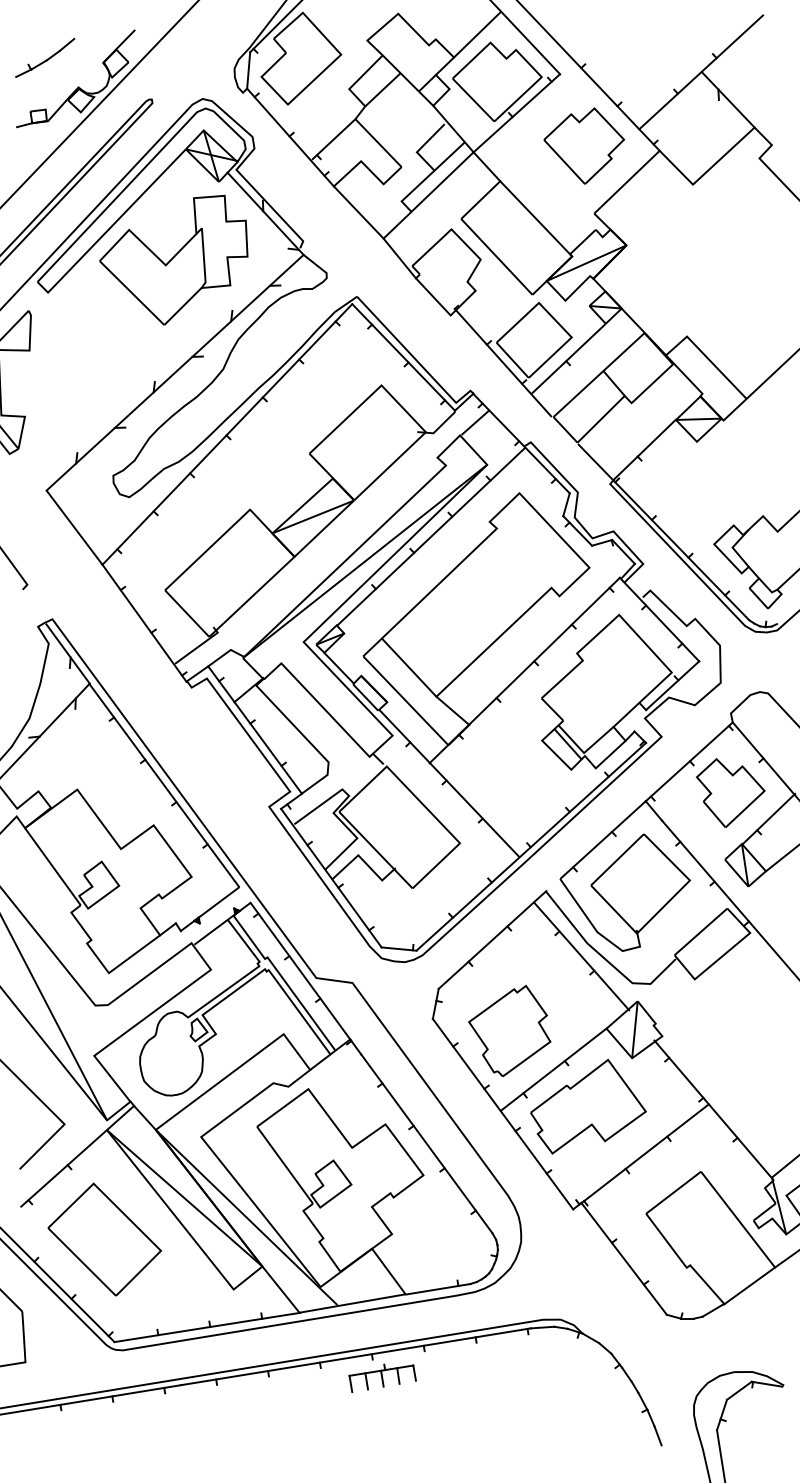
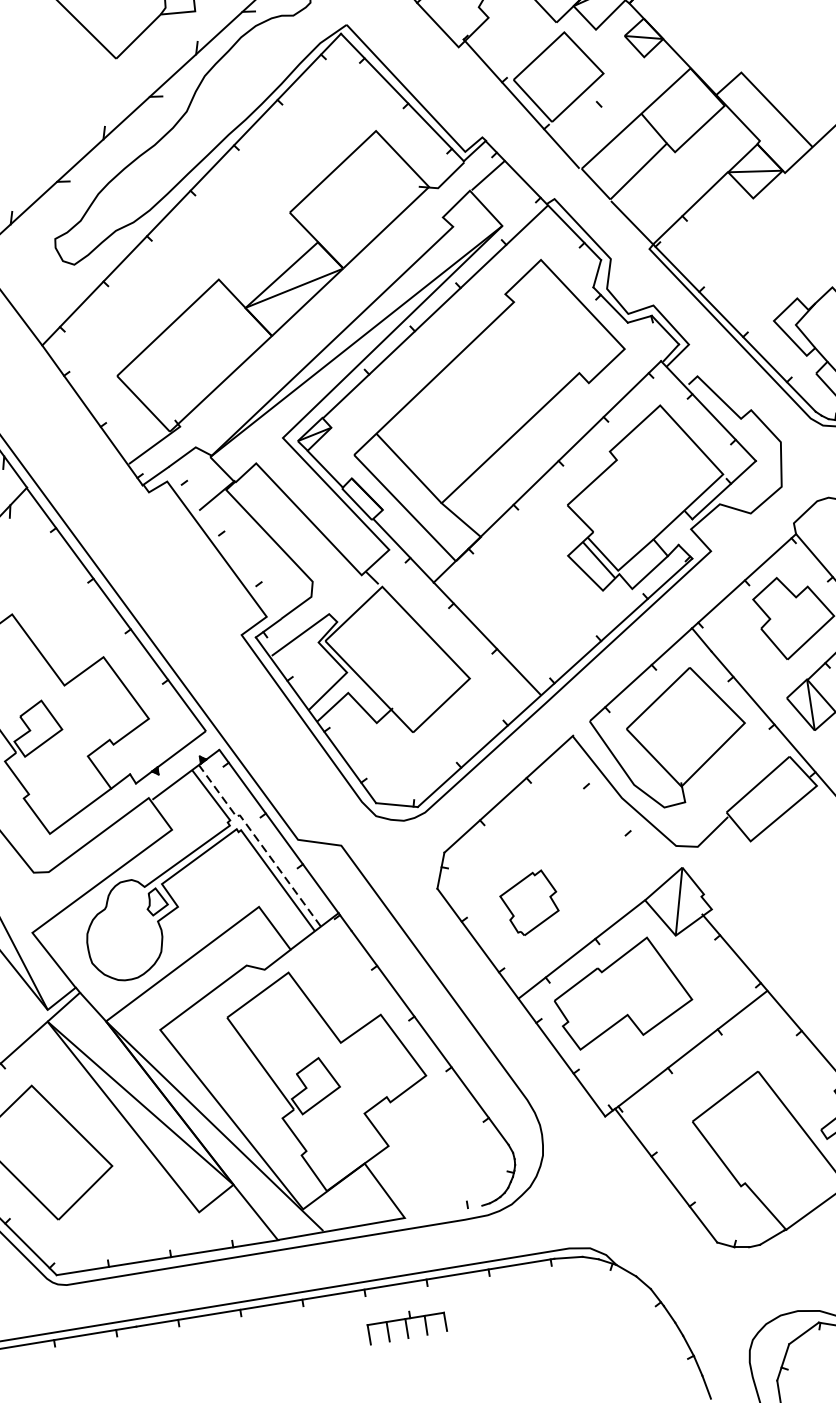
line: (568, 358) -> (599, 98), removed
line: (254, 729) -> (224, 542), removed
line: (581, 956) -> (615, 813), removed
line: (283, 979) -> (258, 841), solid -> dashed
part: (509, 1030) -> (529, 902), size x0.6
line: (438, 1289) -> (444, 1212), removed
part: (382, 1377) -> (407, 1327), moved

